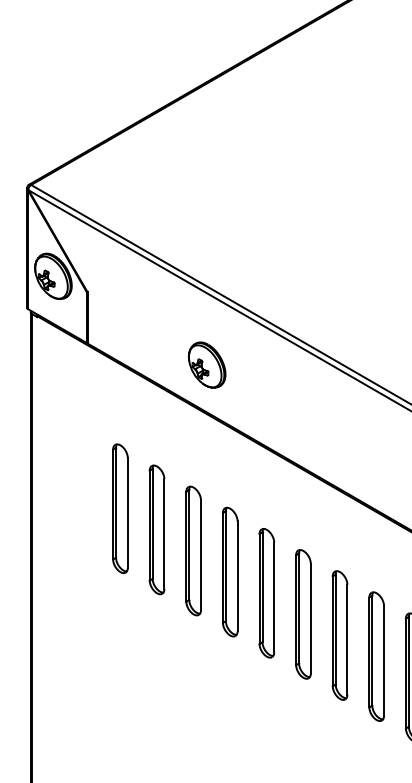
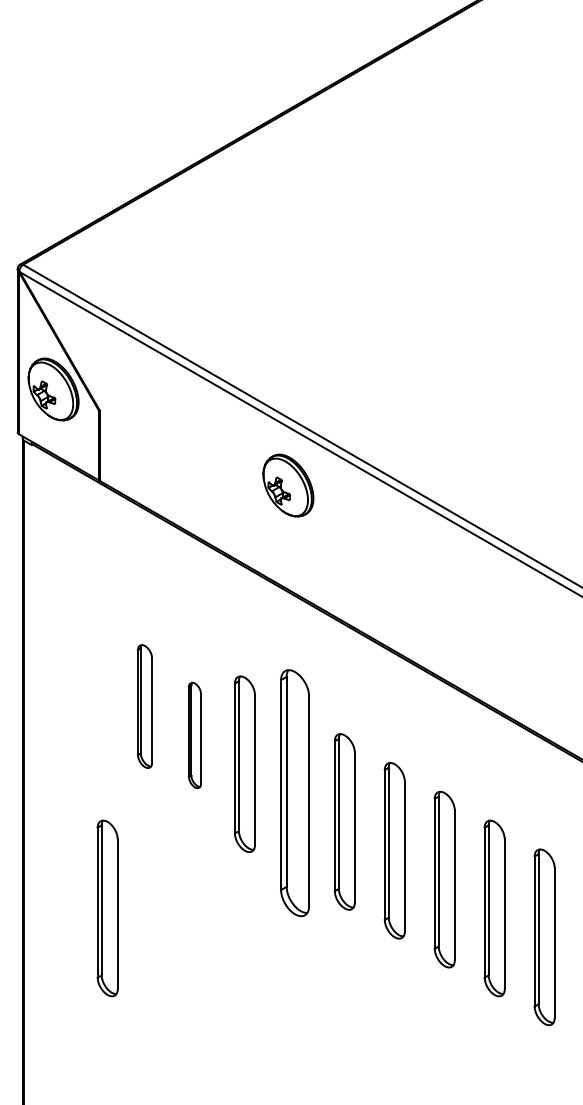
part: (207, 365) -> (288, 485), moved
part: (120, 508) -> (144, 706), size x0.7
part: (156, 529) -> (194, 735), size x0.6
part: (229, 571) -> (294, 792), size x1.4
part: (92, 656) -> (107, 908), added

